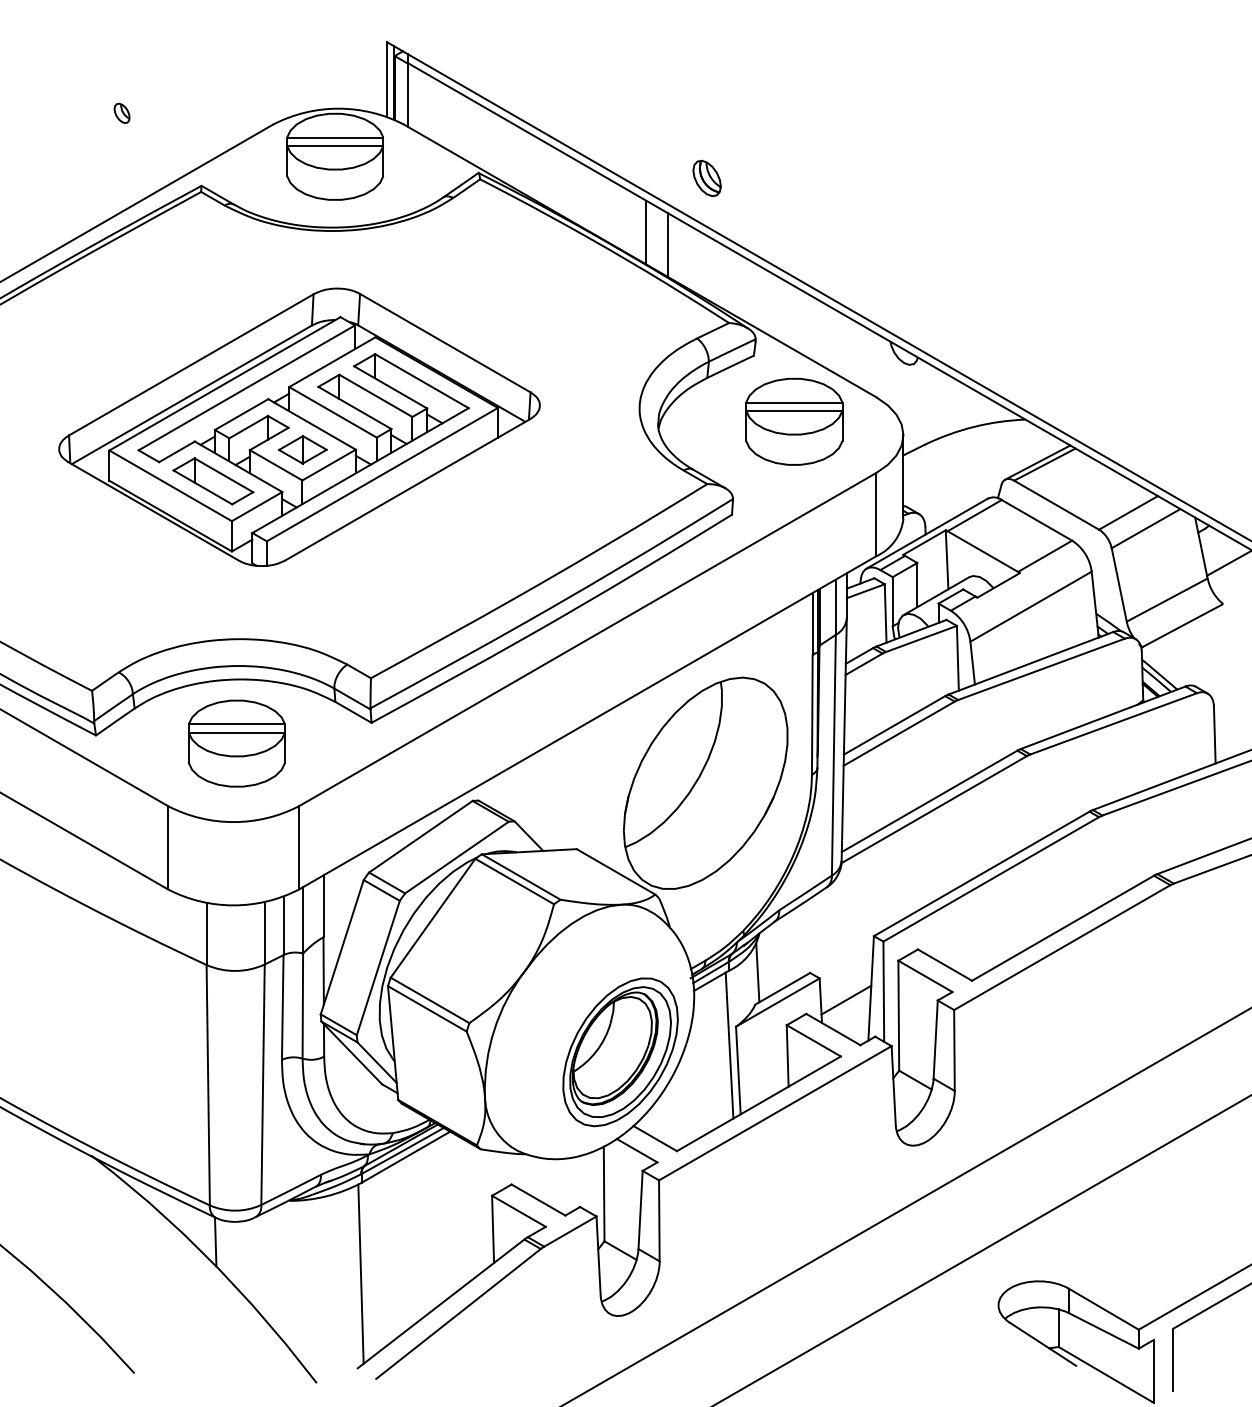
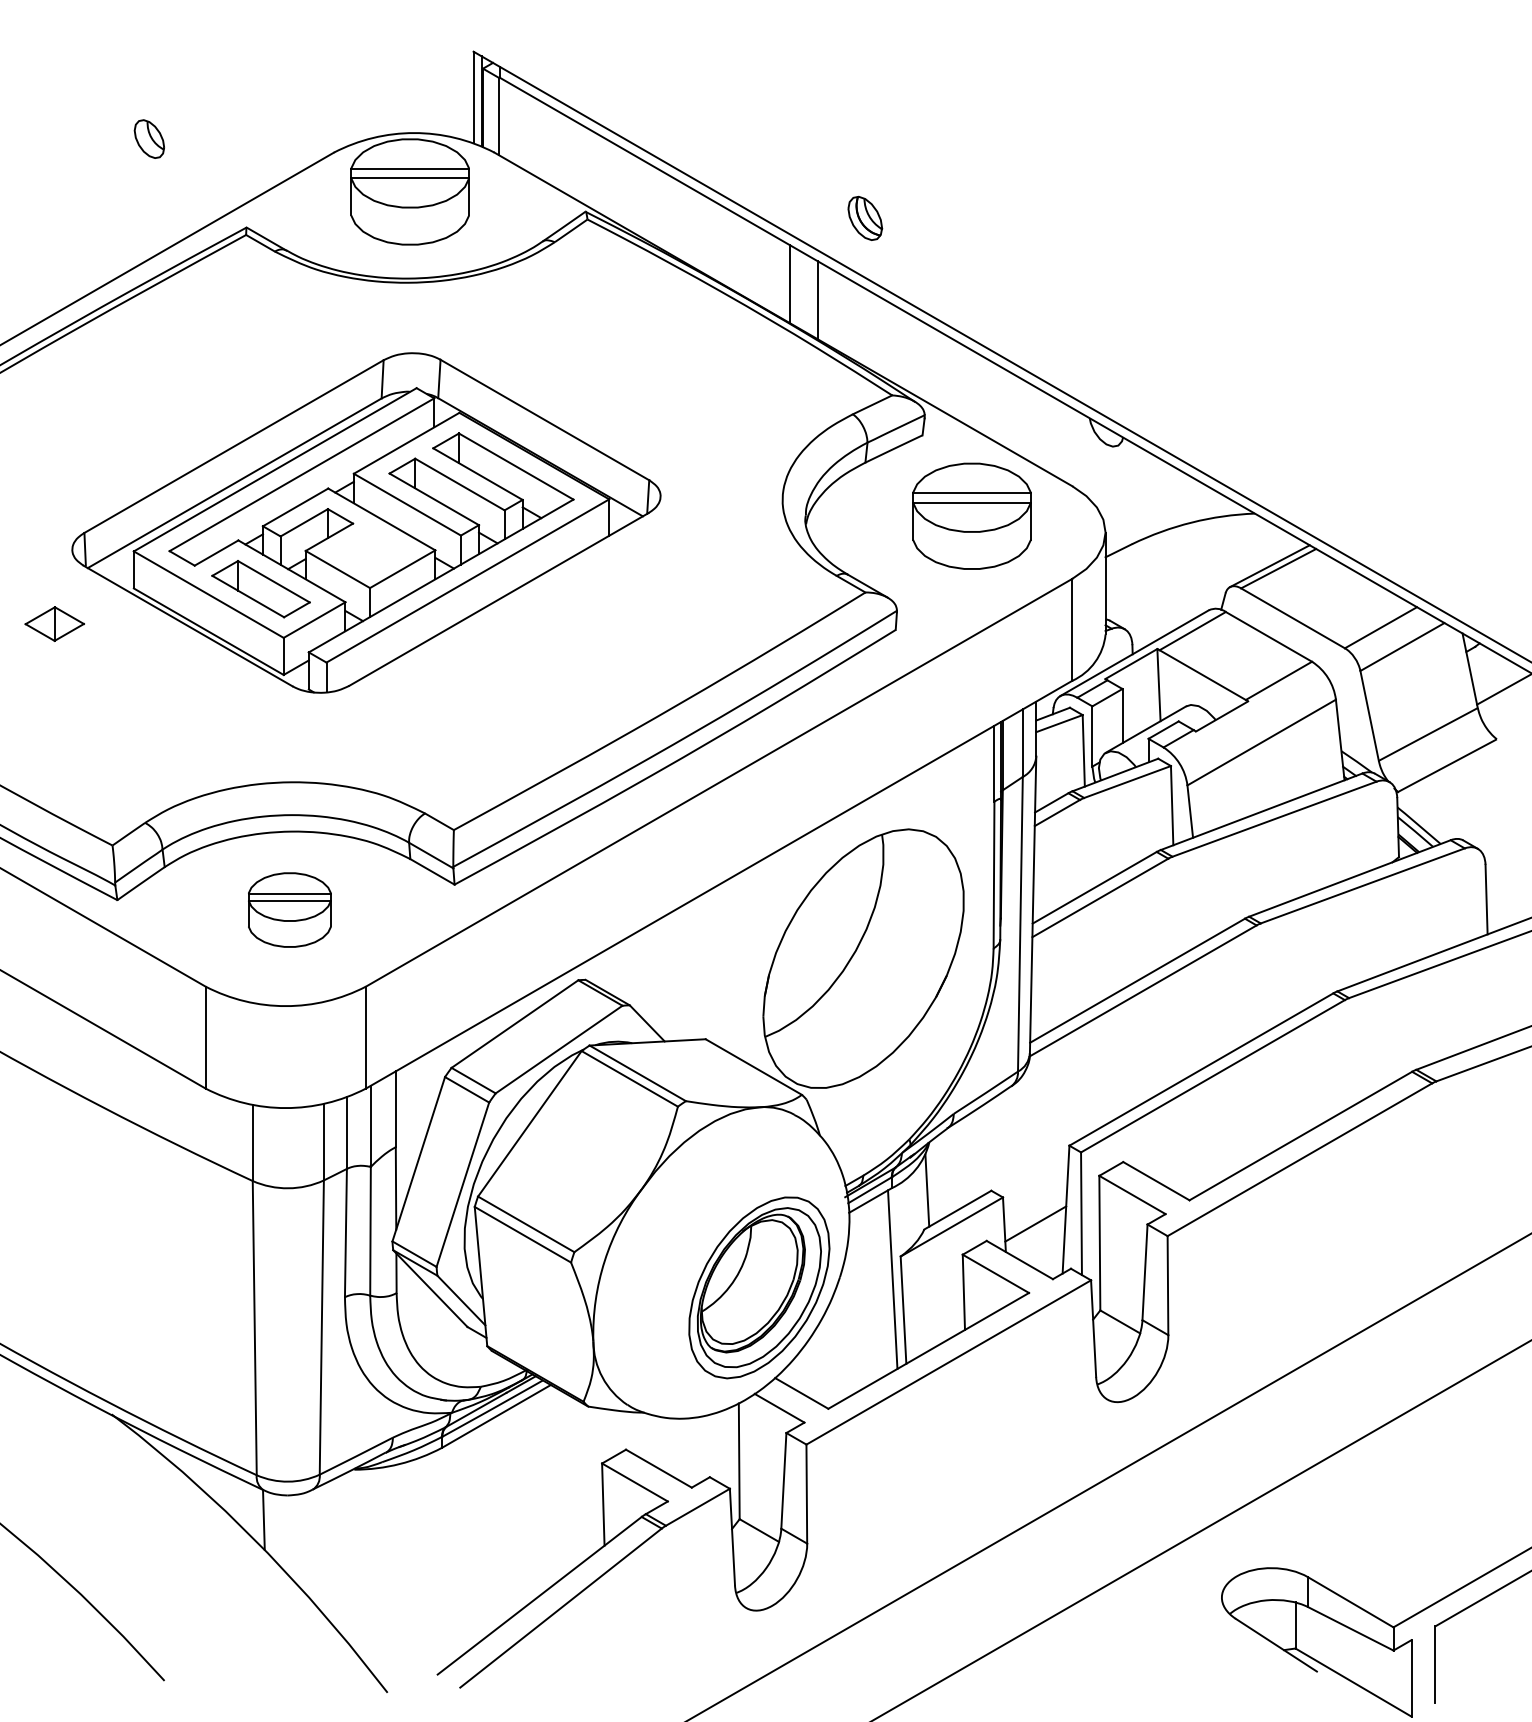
part: (121, 112) -> (148, 137), size x1.6
part: (302, 449) -> (54, 623), moved
part: (236, 743) -> (289, 909), size x0.7
line: (360, 1273) -> (441, 1558), removed

